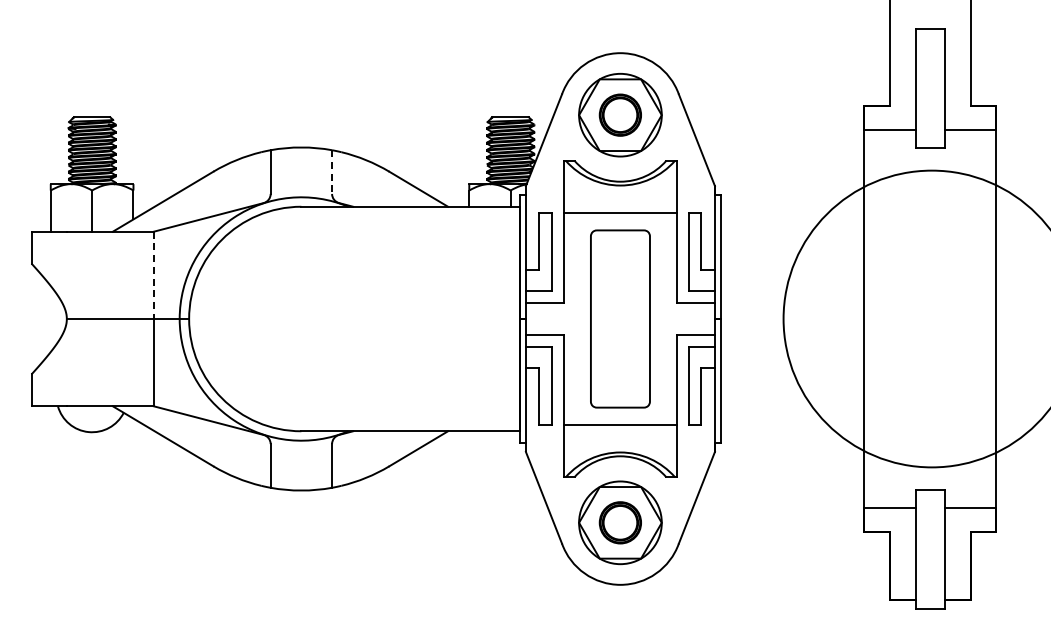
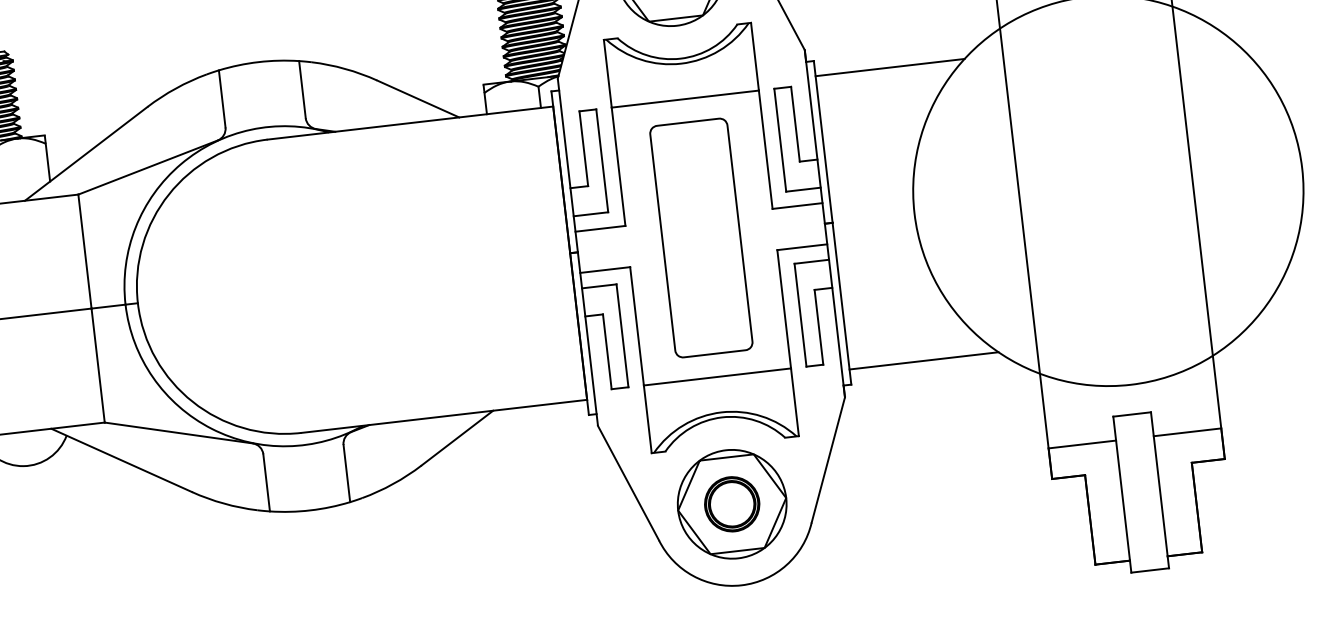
line: (332, 172) -> (303, 90), dashed -> solid
line: (777, 206) -> (889, 67), added
line: (153, 275) -> (84, 251), dashed -> solid
line: (777, 431) -> (923, 361), added

